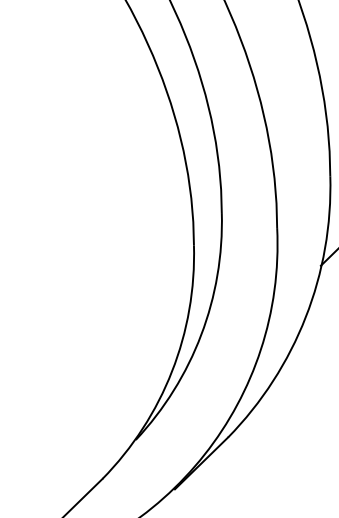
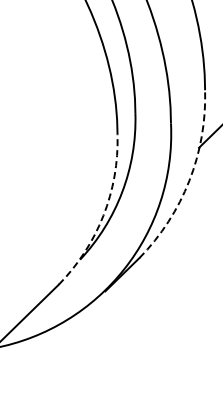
arc: (305, 316) -> (189, 180), solid -> dashed
arc: (172, 371) -> (103, 215), solid -> dashed

